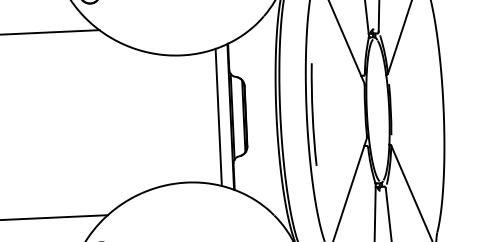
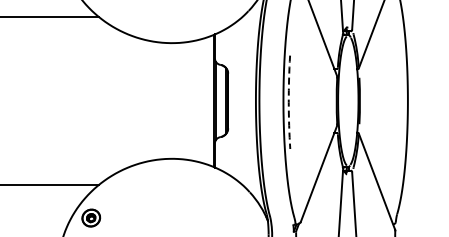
arc: (312, 114) -> (288, 102), solid -> dashed
line: (218, 116) -> (203, 100), removed

